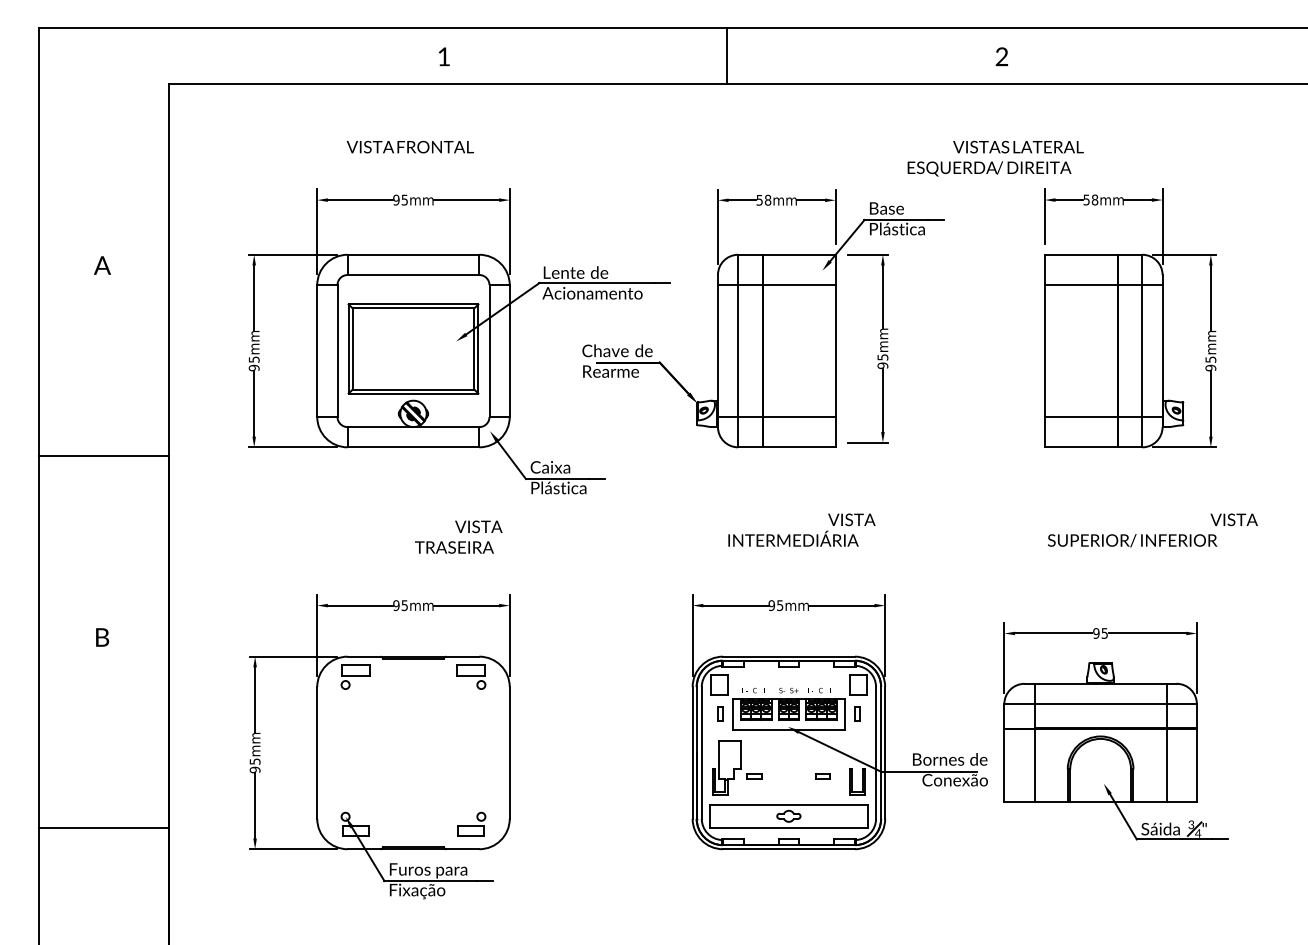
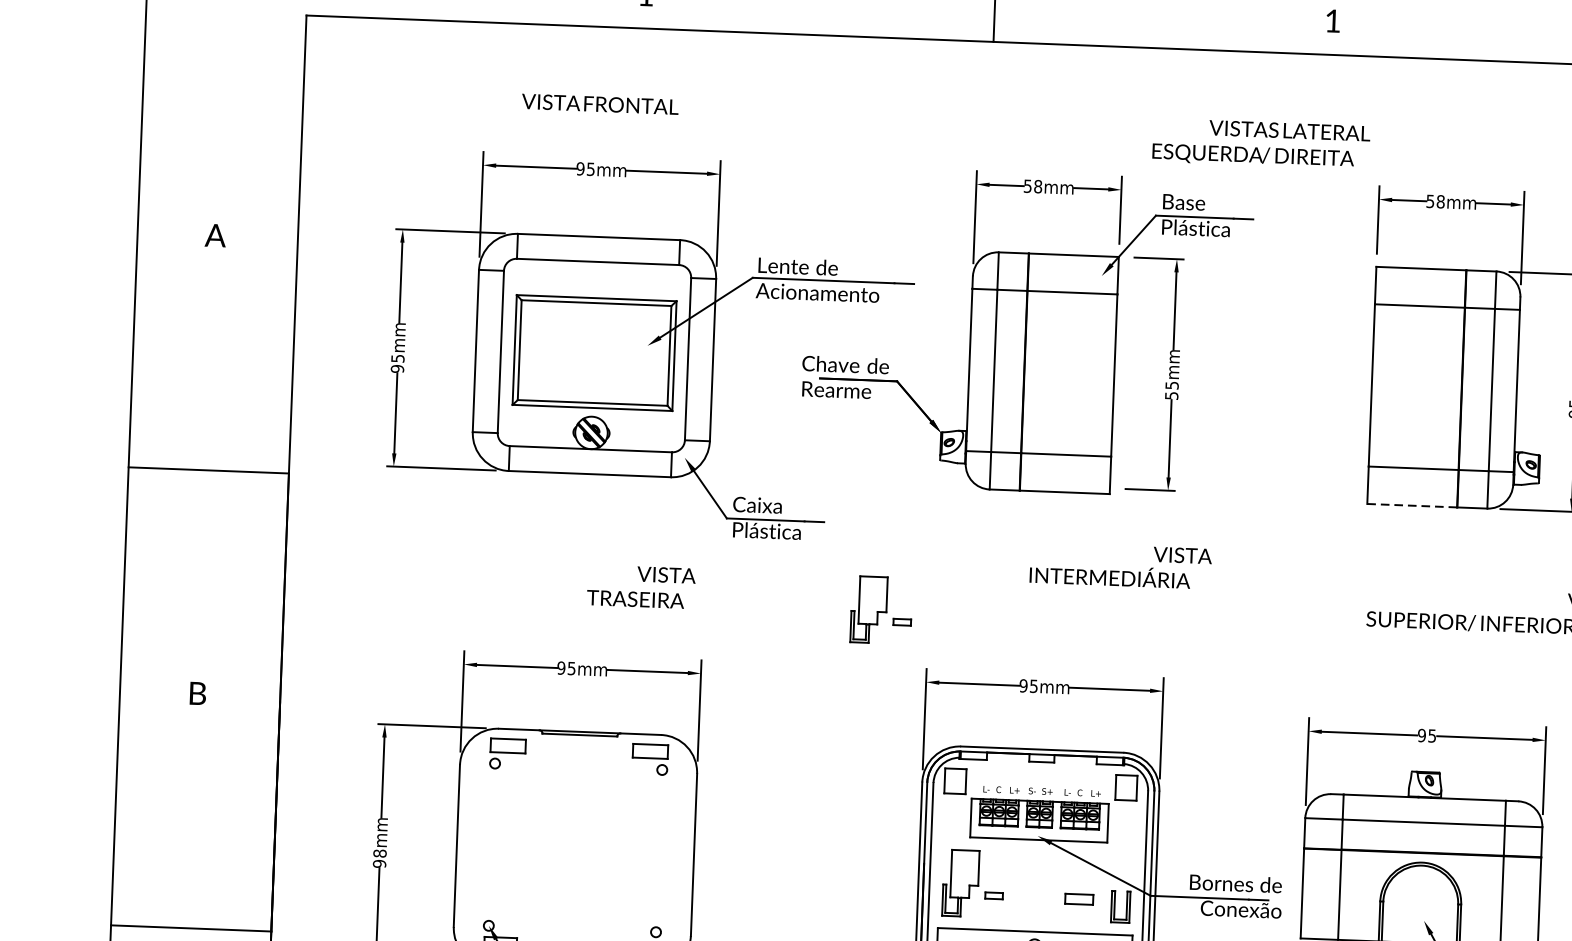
text: (1001, 56) -> (1332, 20), 2 -> 1
text: (995, 158) -> (1261, 143), moved
text: (882, 365) -> (1171, 395), 95mm -> 55mm
line: (1081, 447) -> (1412, 505), solid -> dashed
text: (801, 529) -> (1120, 564), moved
part: (654, 548) -> (881, 610), added
part: (720, 713) -> (955, 816), removed
part: (857, 713) -> (1124, 822), removed
text: (254, 761) -> (379, 853), 95mm -> 98mm
part: (822, 776) -> (1077, 898), size x1.6

